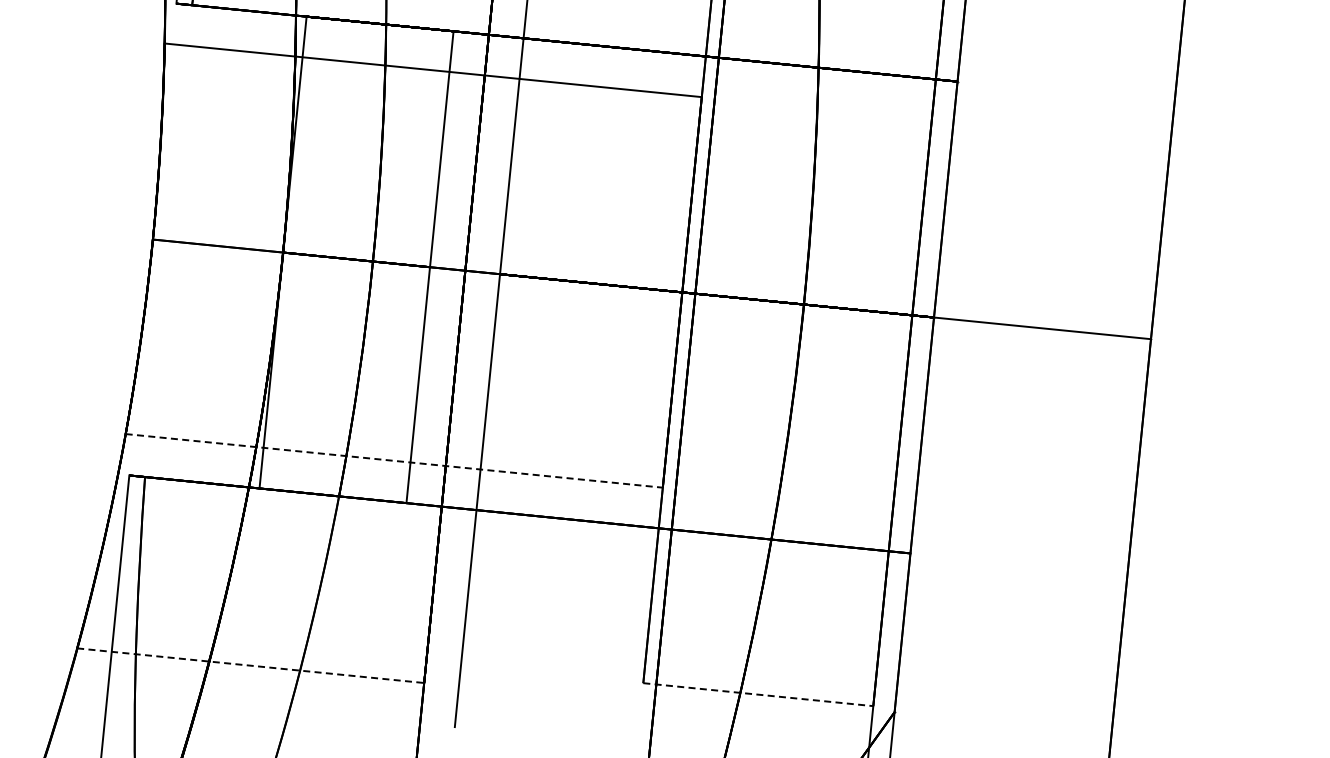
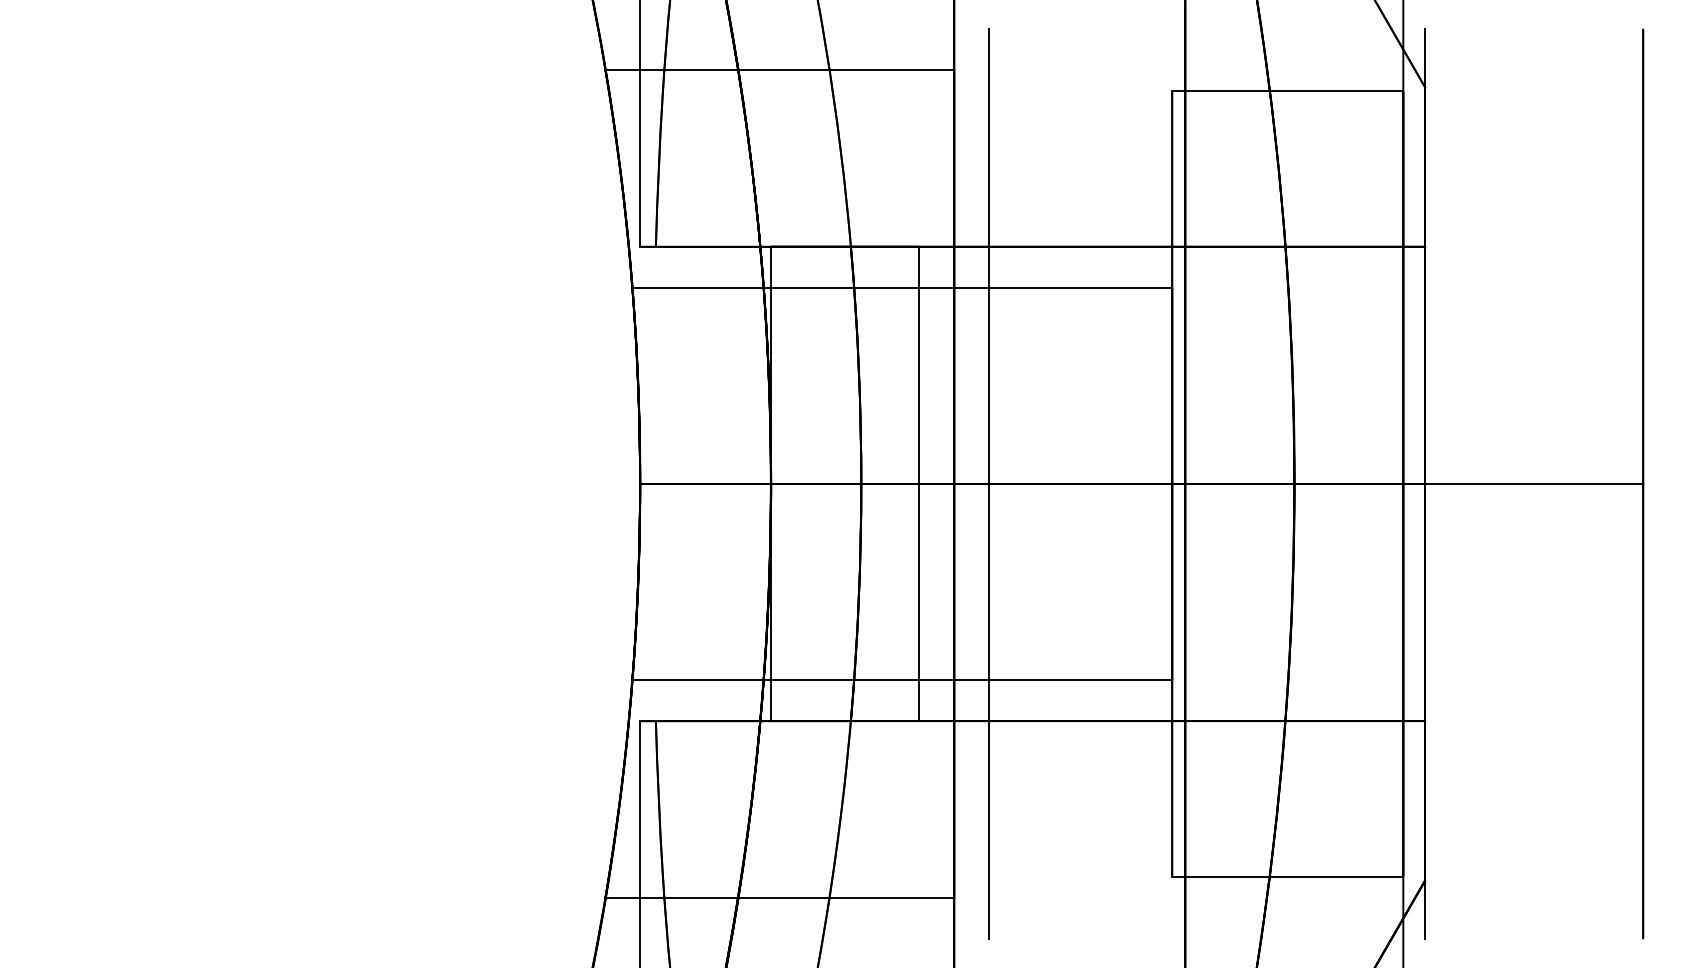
line: (394, 461) -> (902, 680), dashed -> solid
line: (251, 665) -> (780, 898), dashed -> solid
line: (758, 694) -> (1287, 876), dashed -> solid

